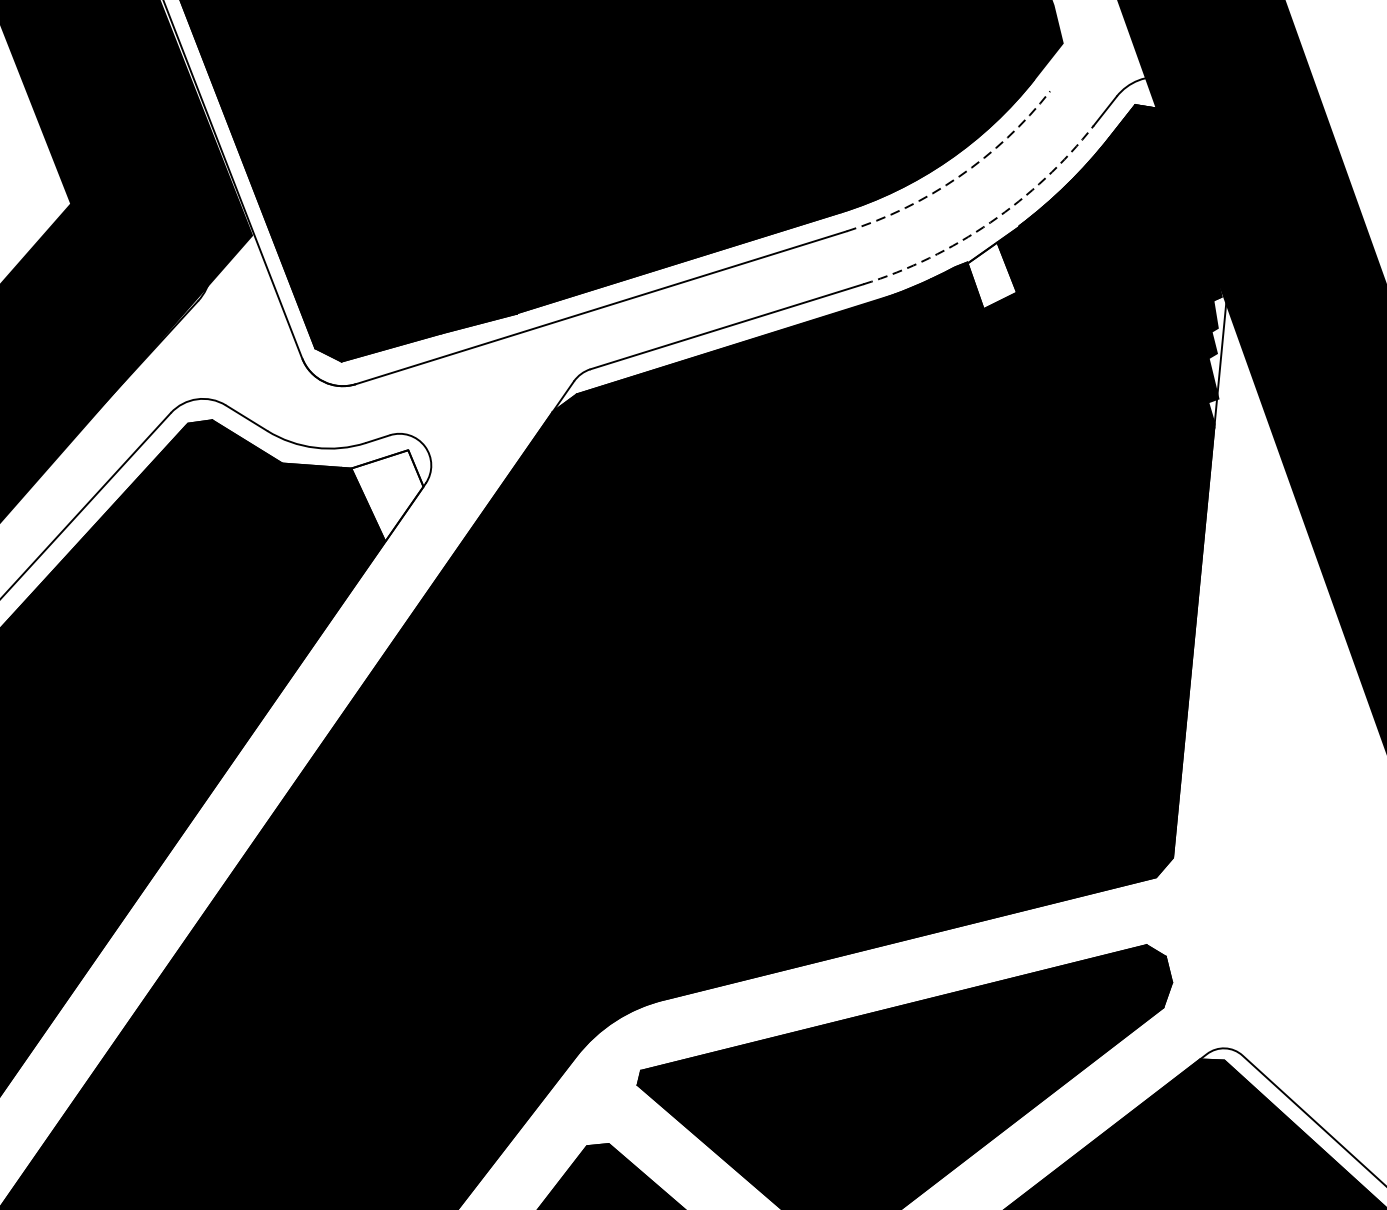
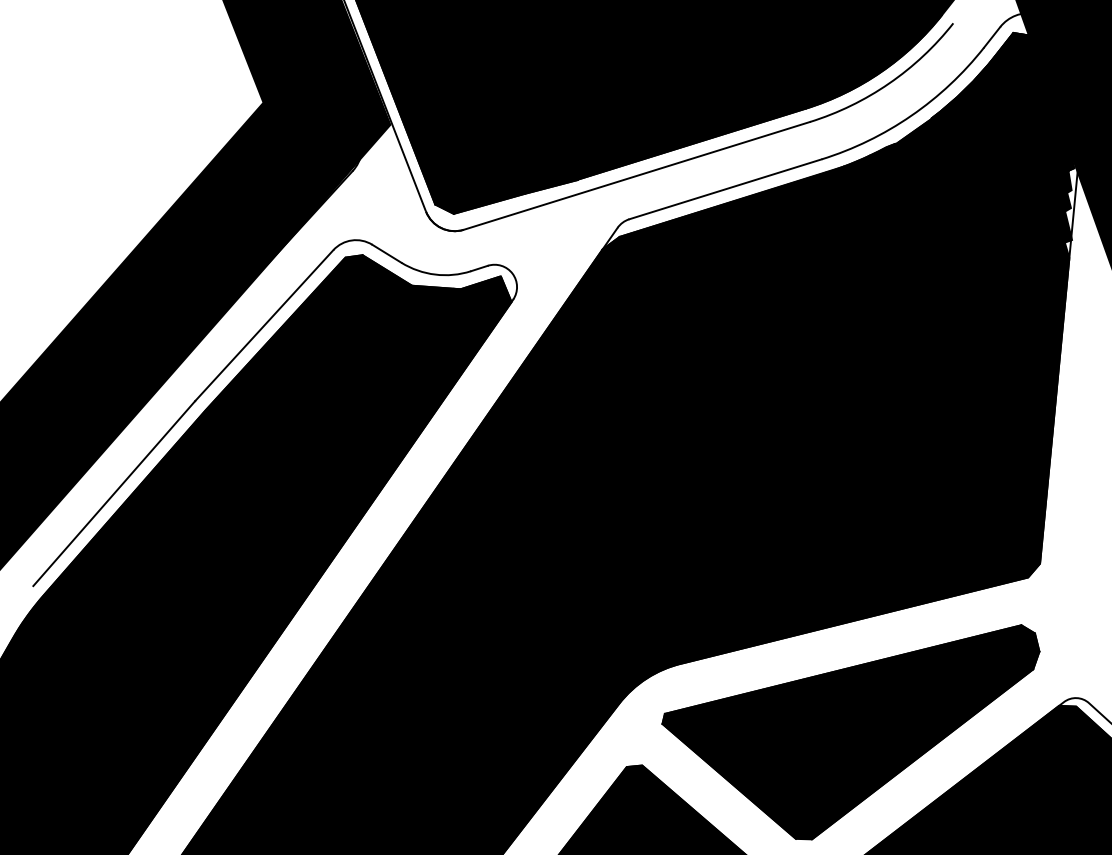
arc: (959, 176) -> (889, 83), dashed -> solid
arc: (990, 222) -> (911, 115), dashed -> solid
fill: (992, 274) -> (912, 152), added
fill: (386, 495) -> (485, 308), added

